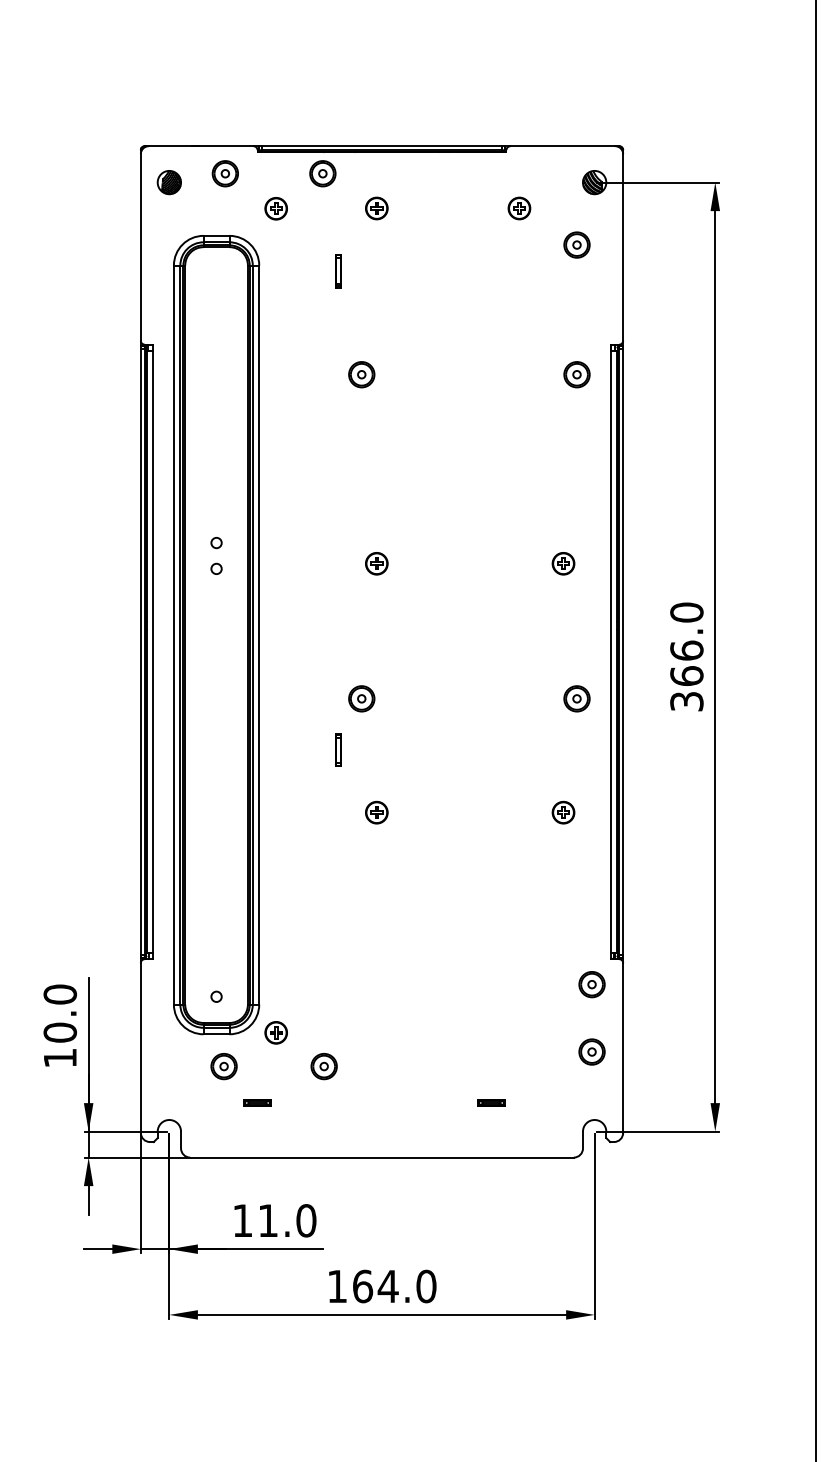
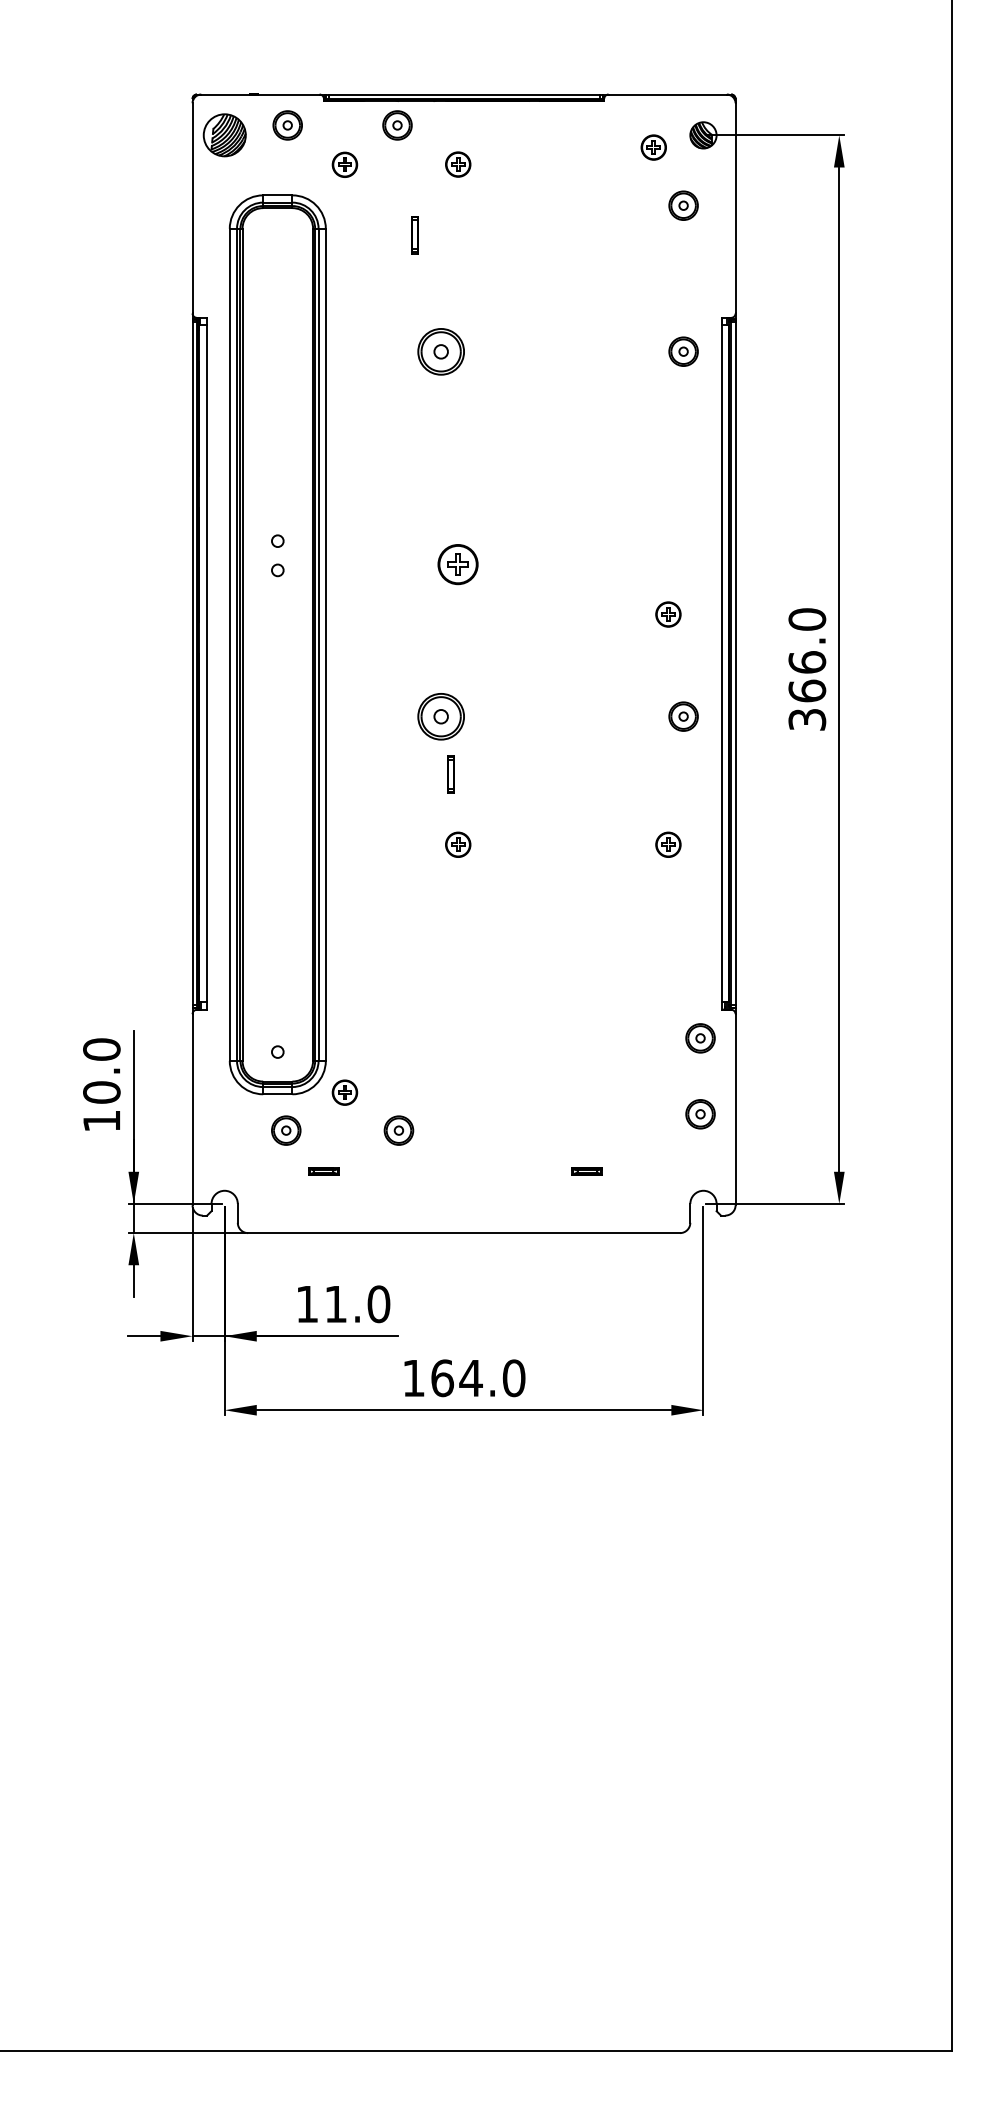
part: (169, 182) -> (224, 135), size x1.6
part: (519, 208) -> (653, 147), moved
part: (361, 374) -> (441, 351), size x1.6
part: (377, 563) -> (458, 564), size x1.6
part: (563, 563) -> (668, 614), moved
part: (361, 698) -> (441, 716), size x1.6
part: (337, 750) -> (450, 774), moved

